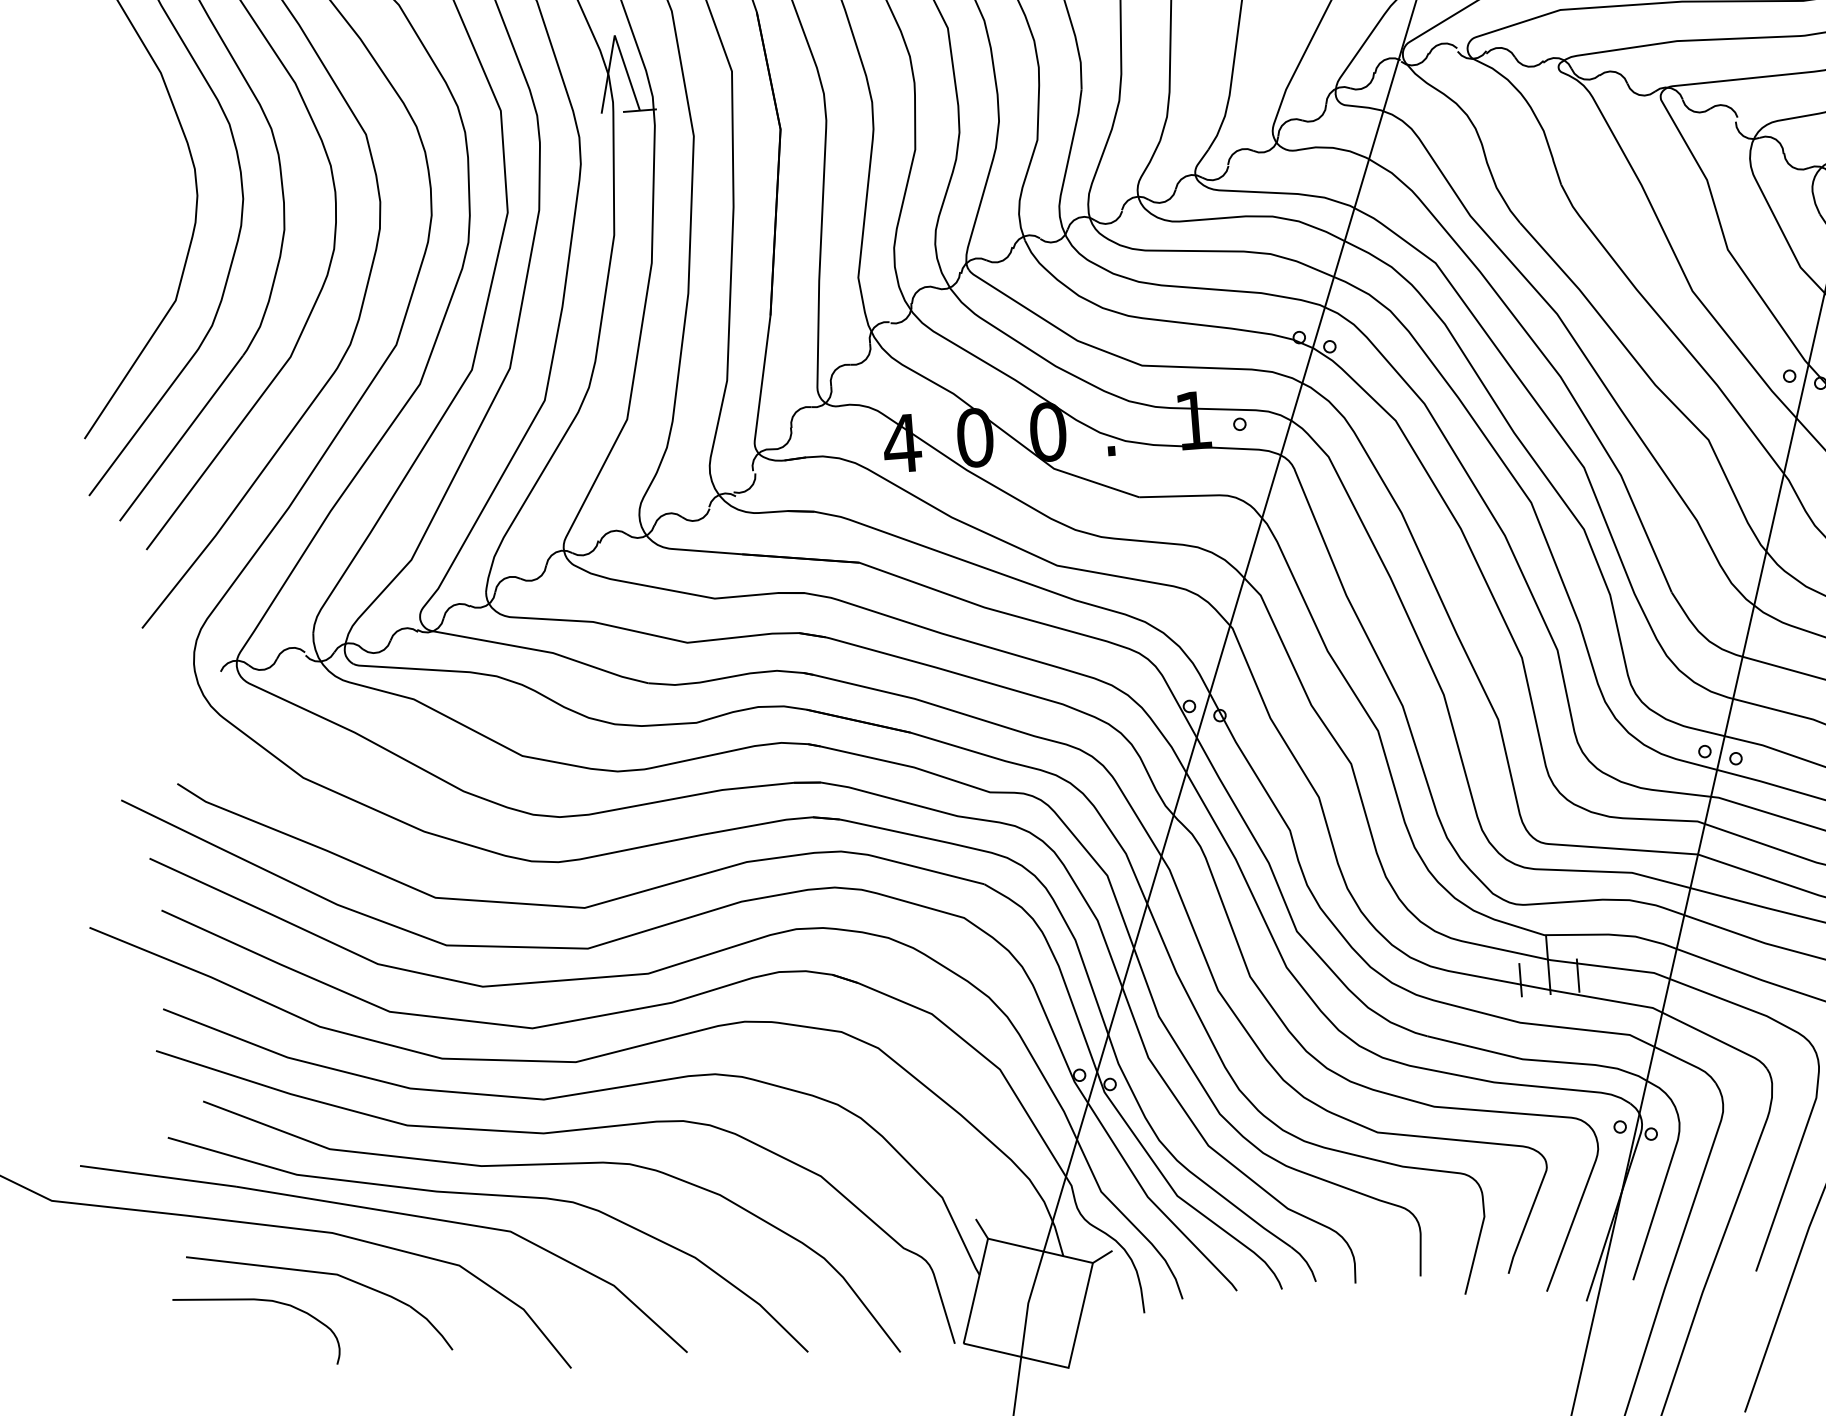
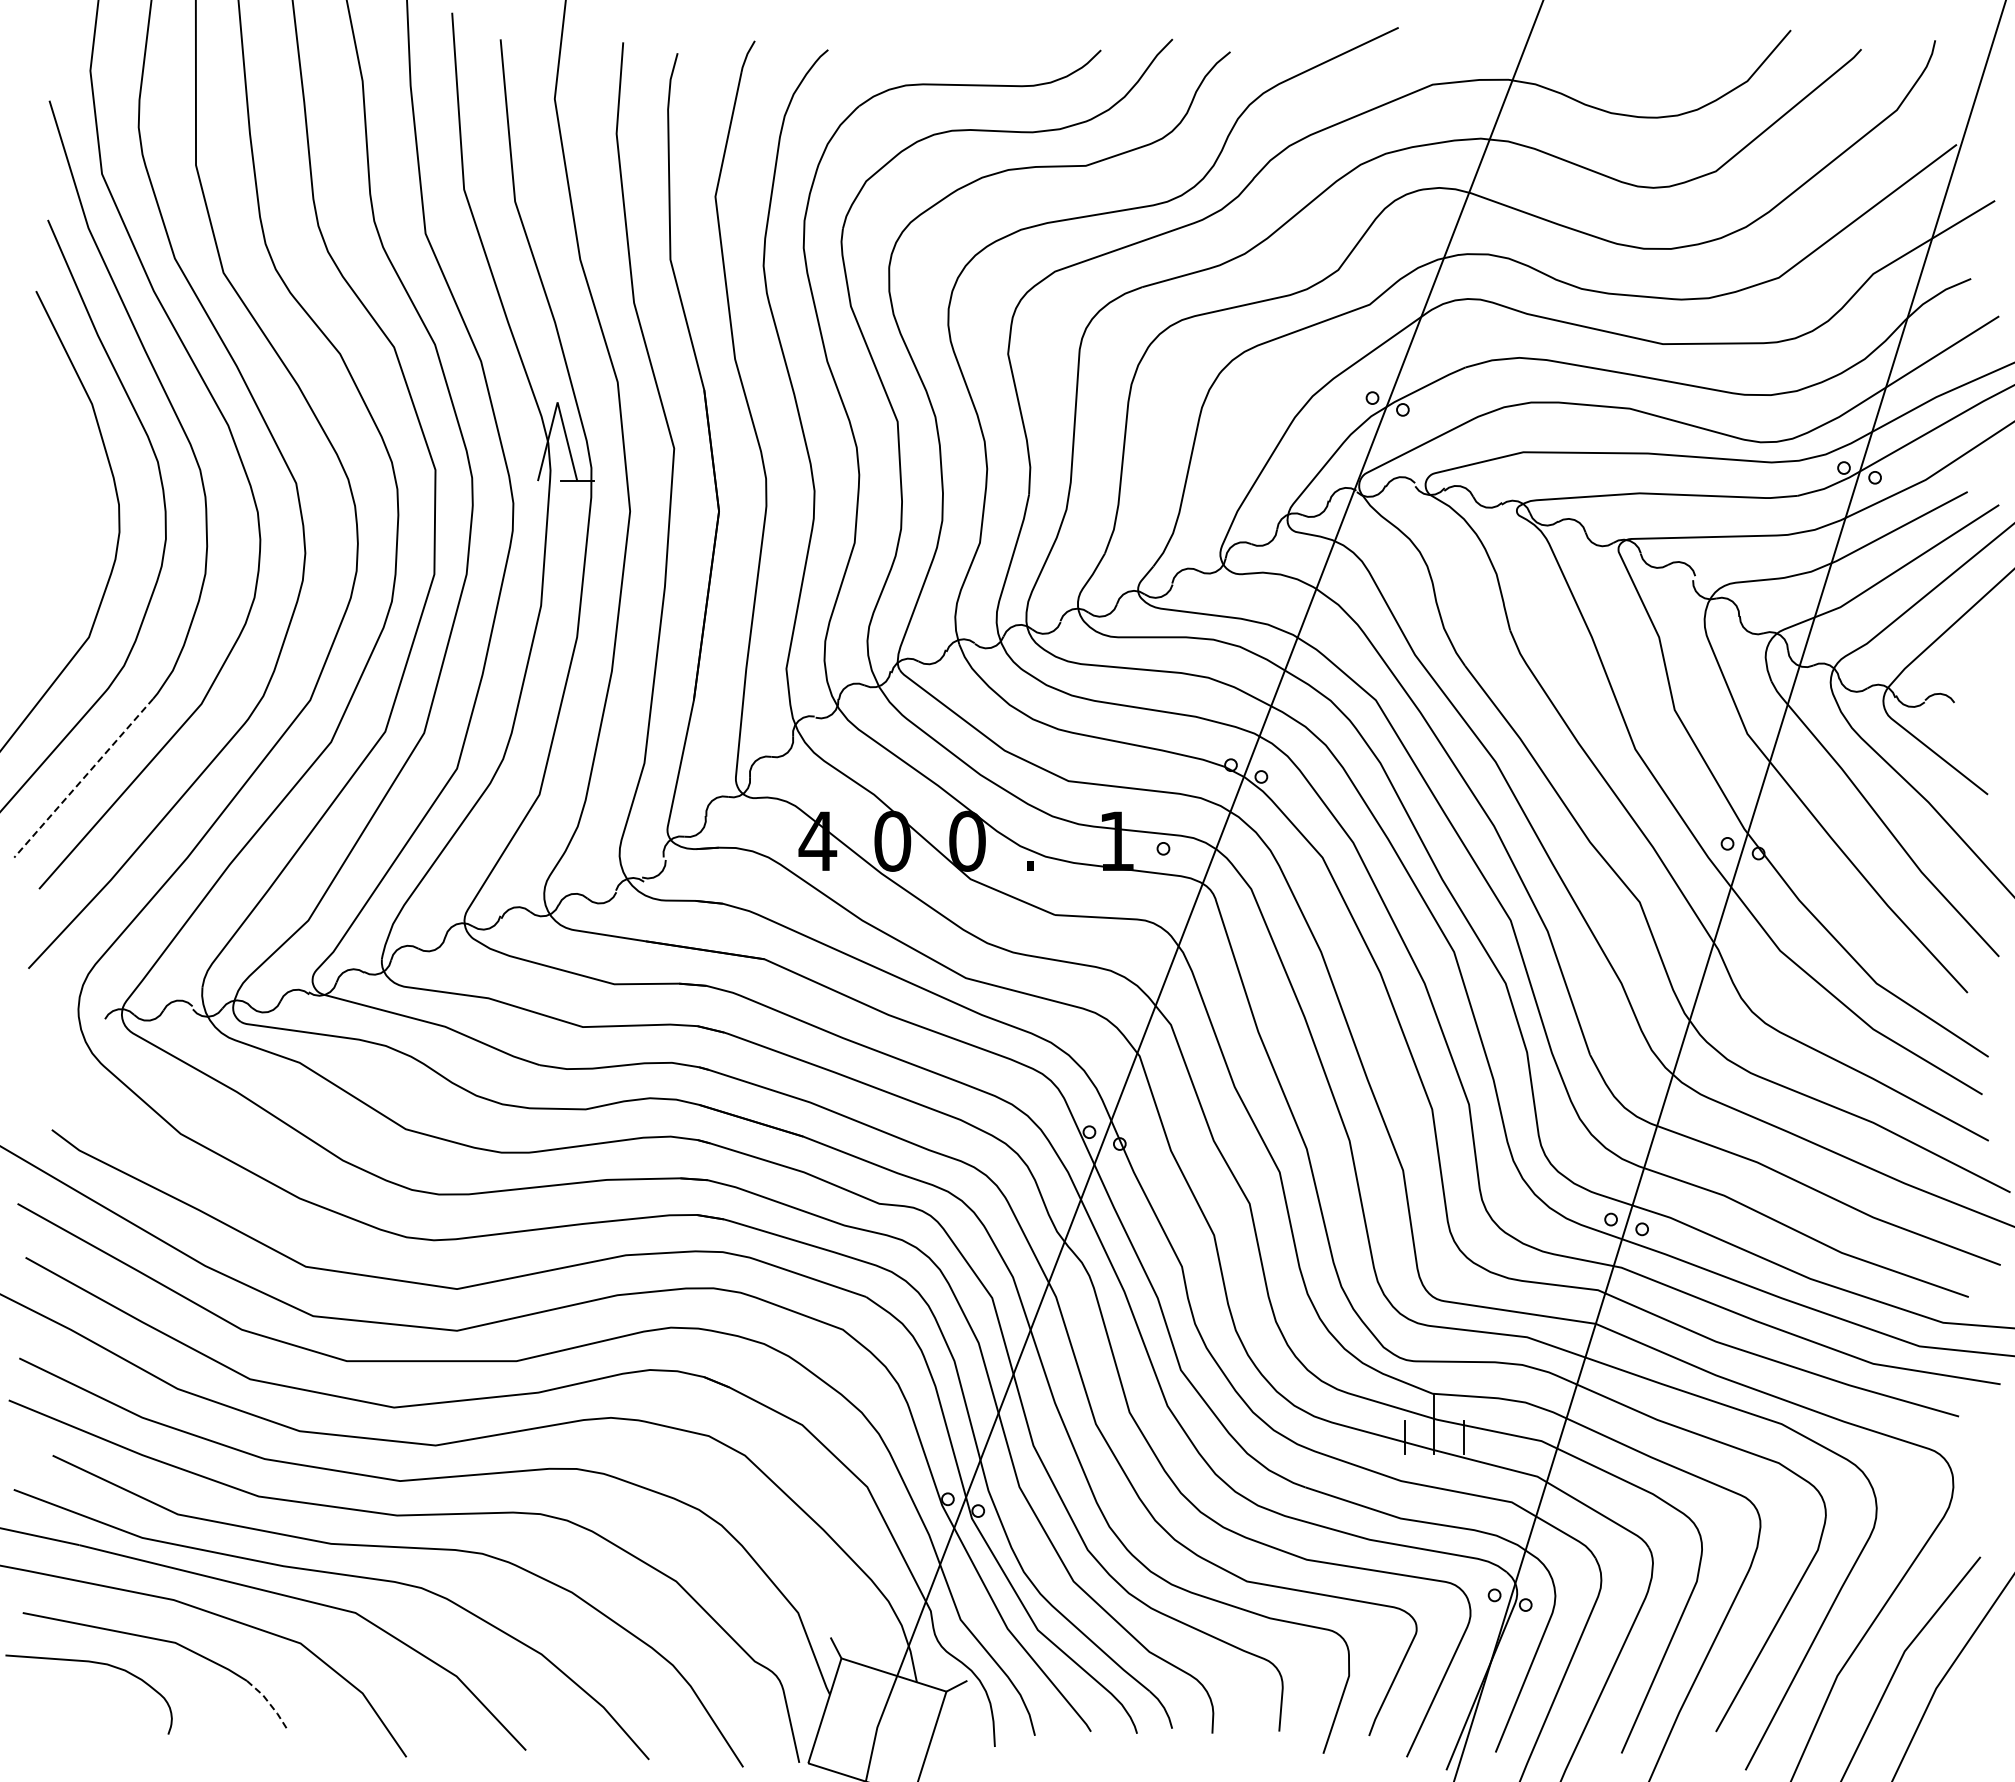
line: (181, 438) -> (83, 778), solid -> dashed
line: (433, 1326) -> (269, 1703), solid -> dashed

